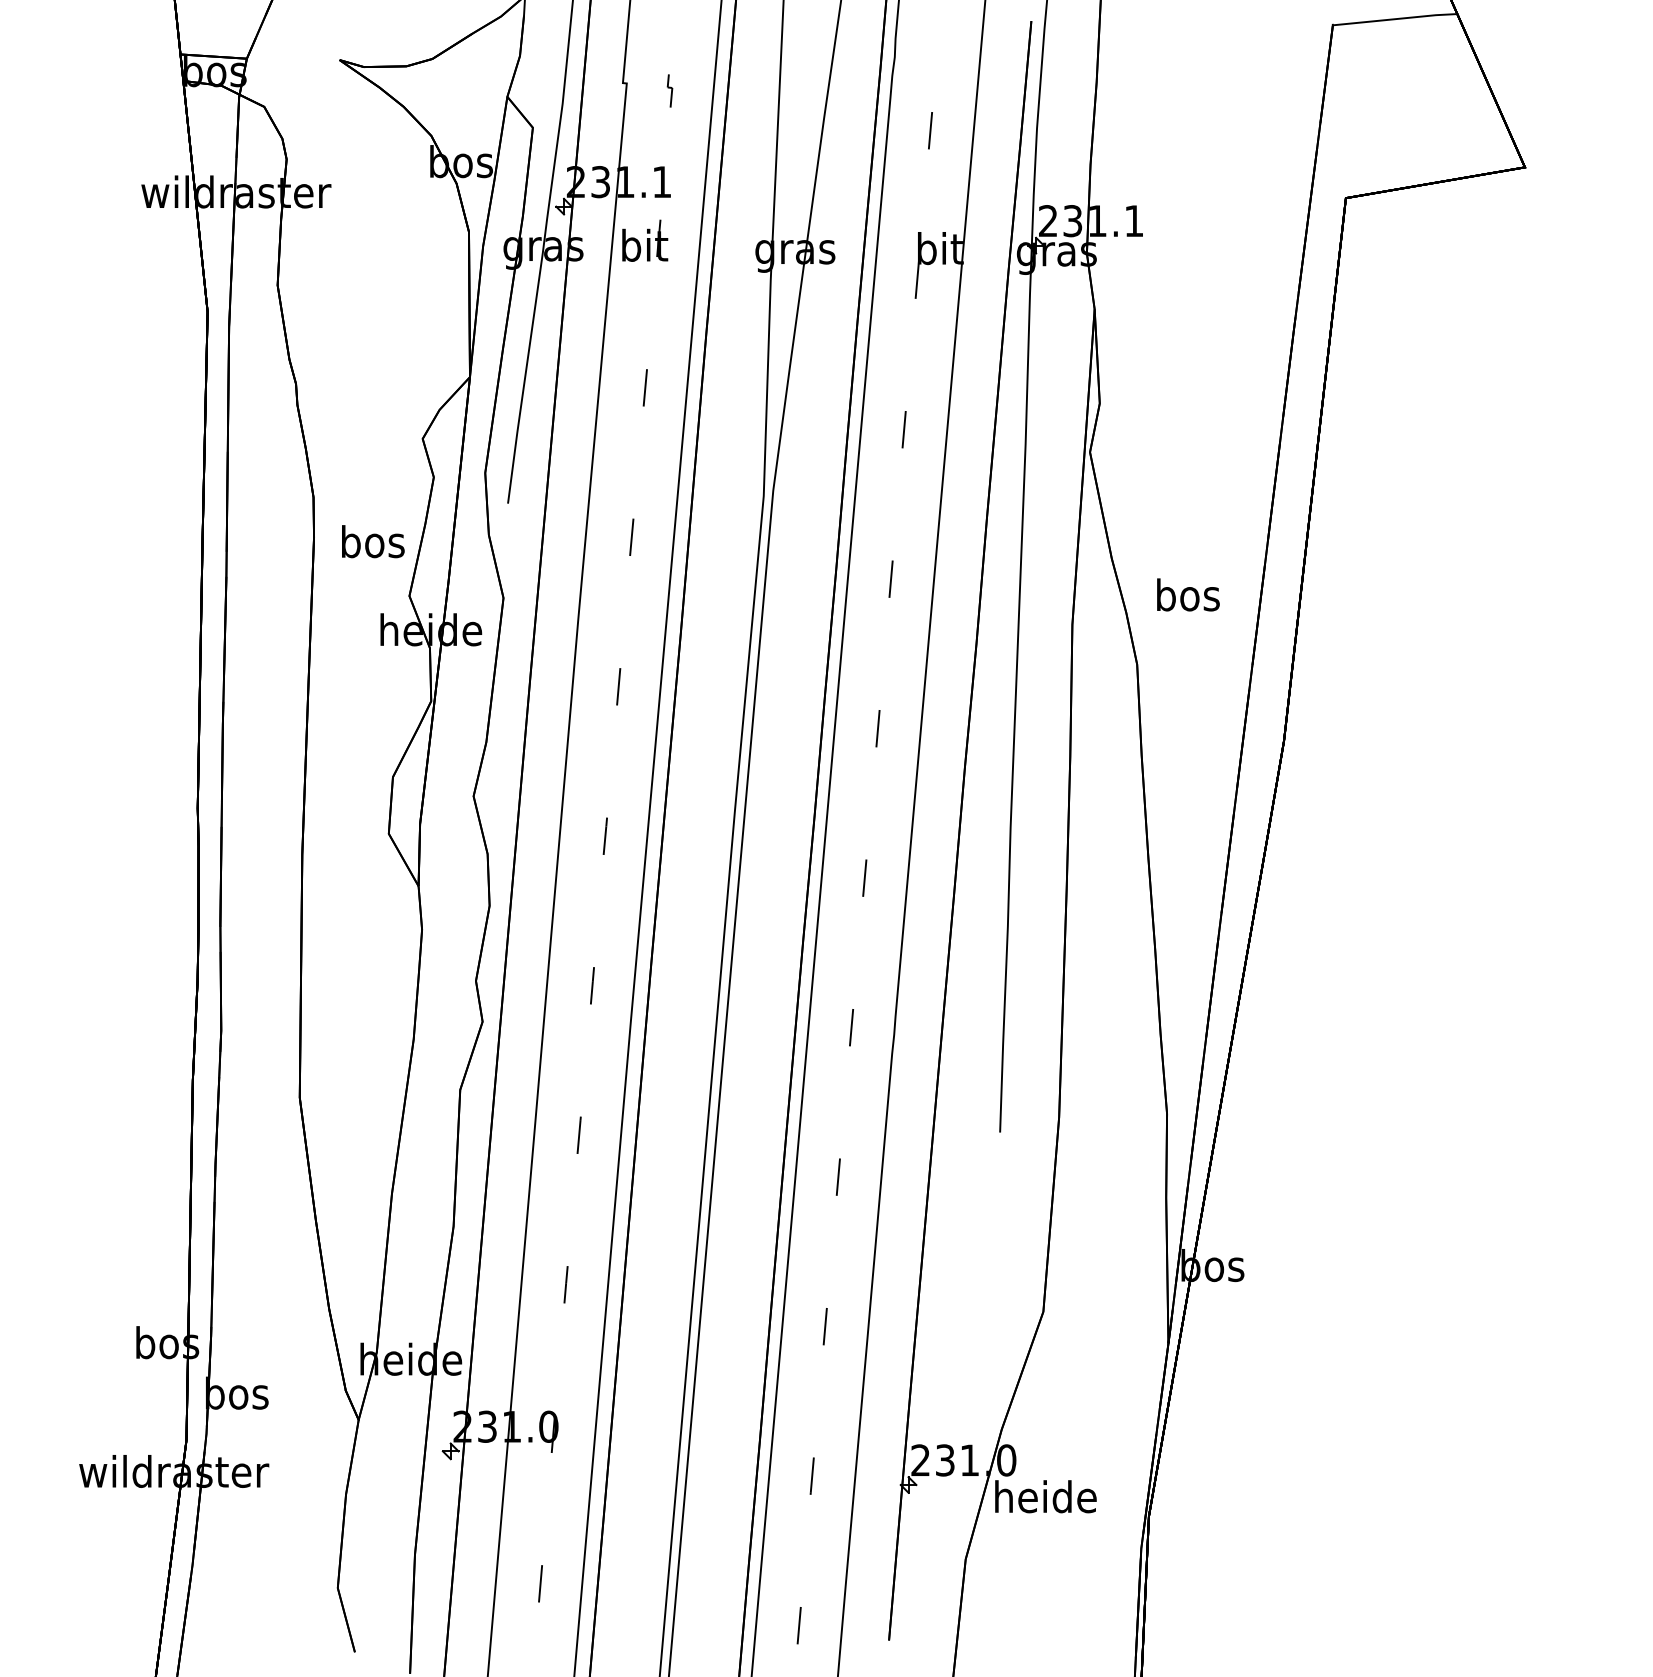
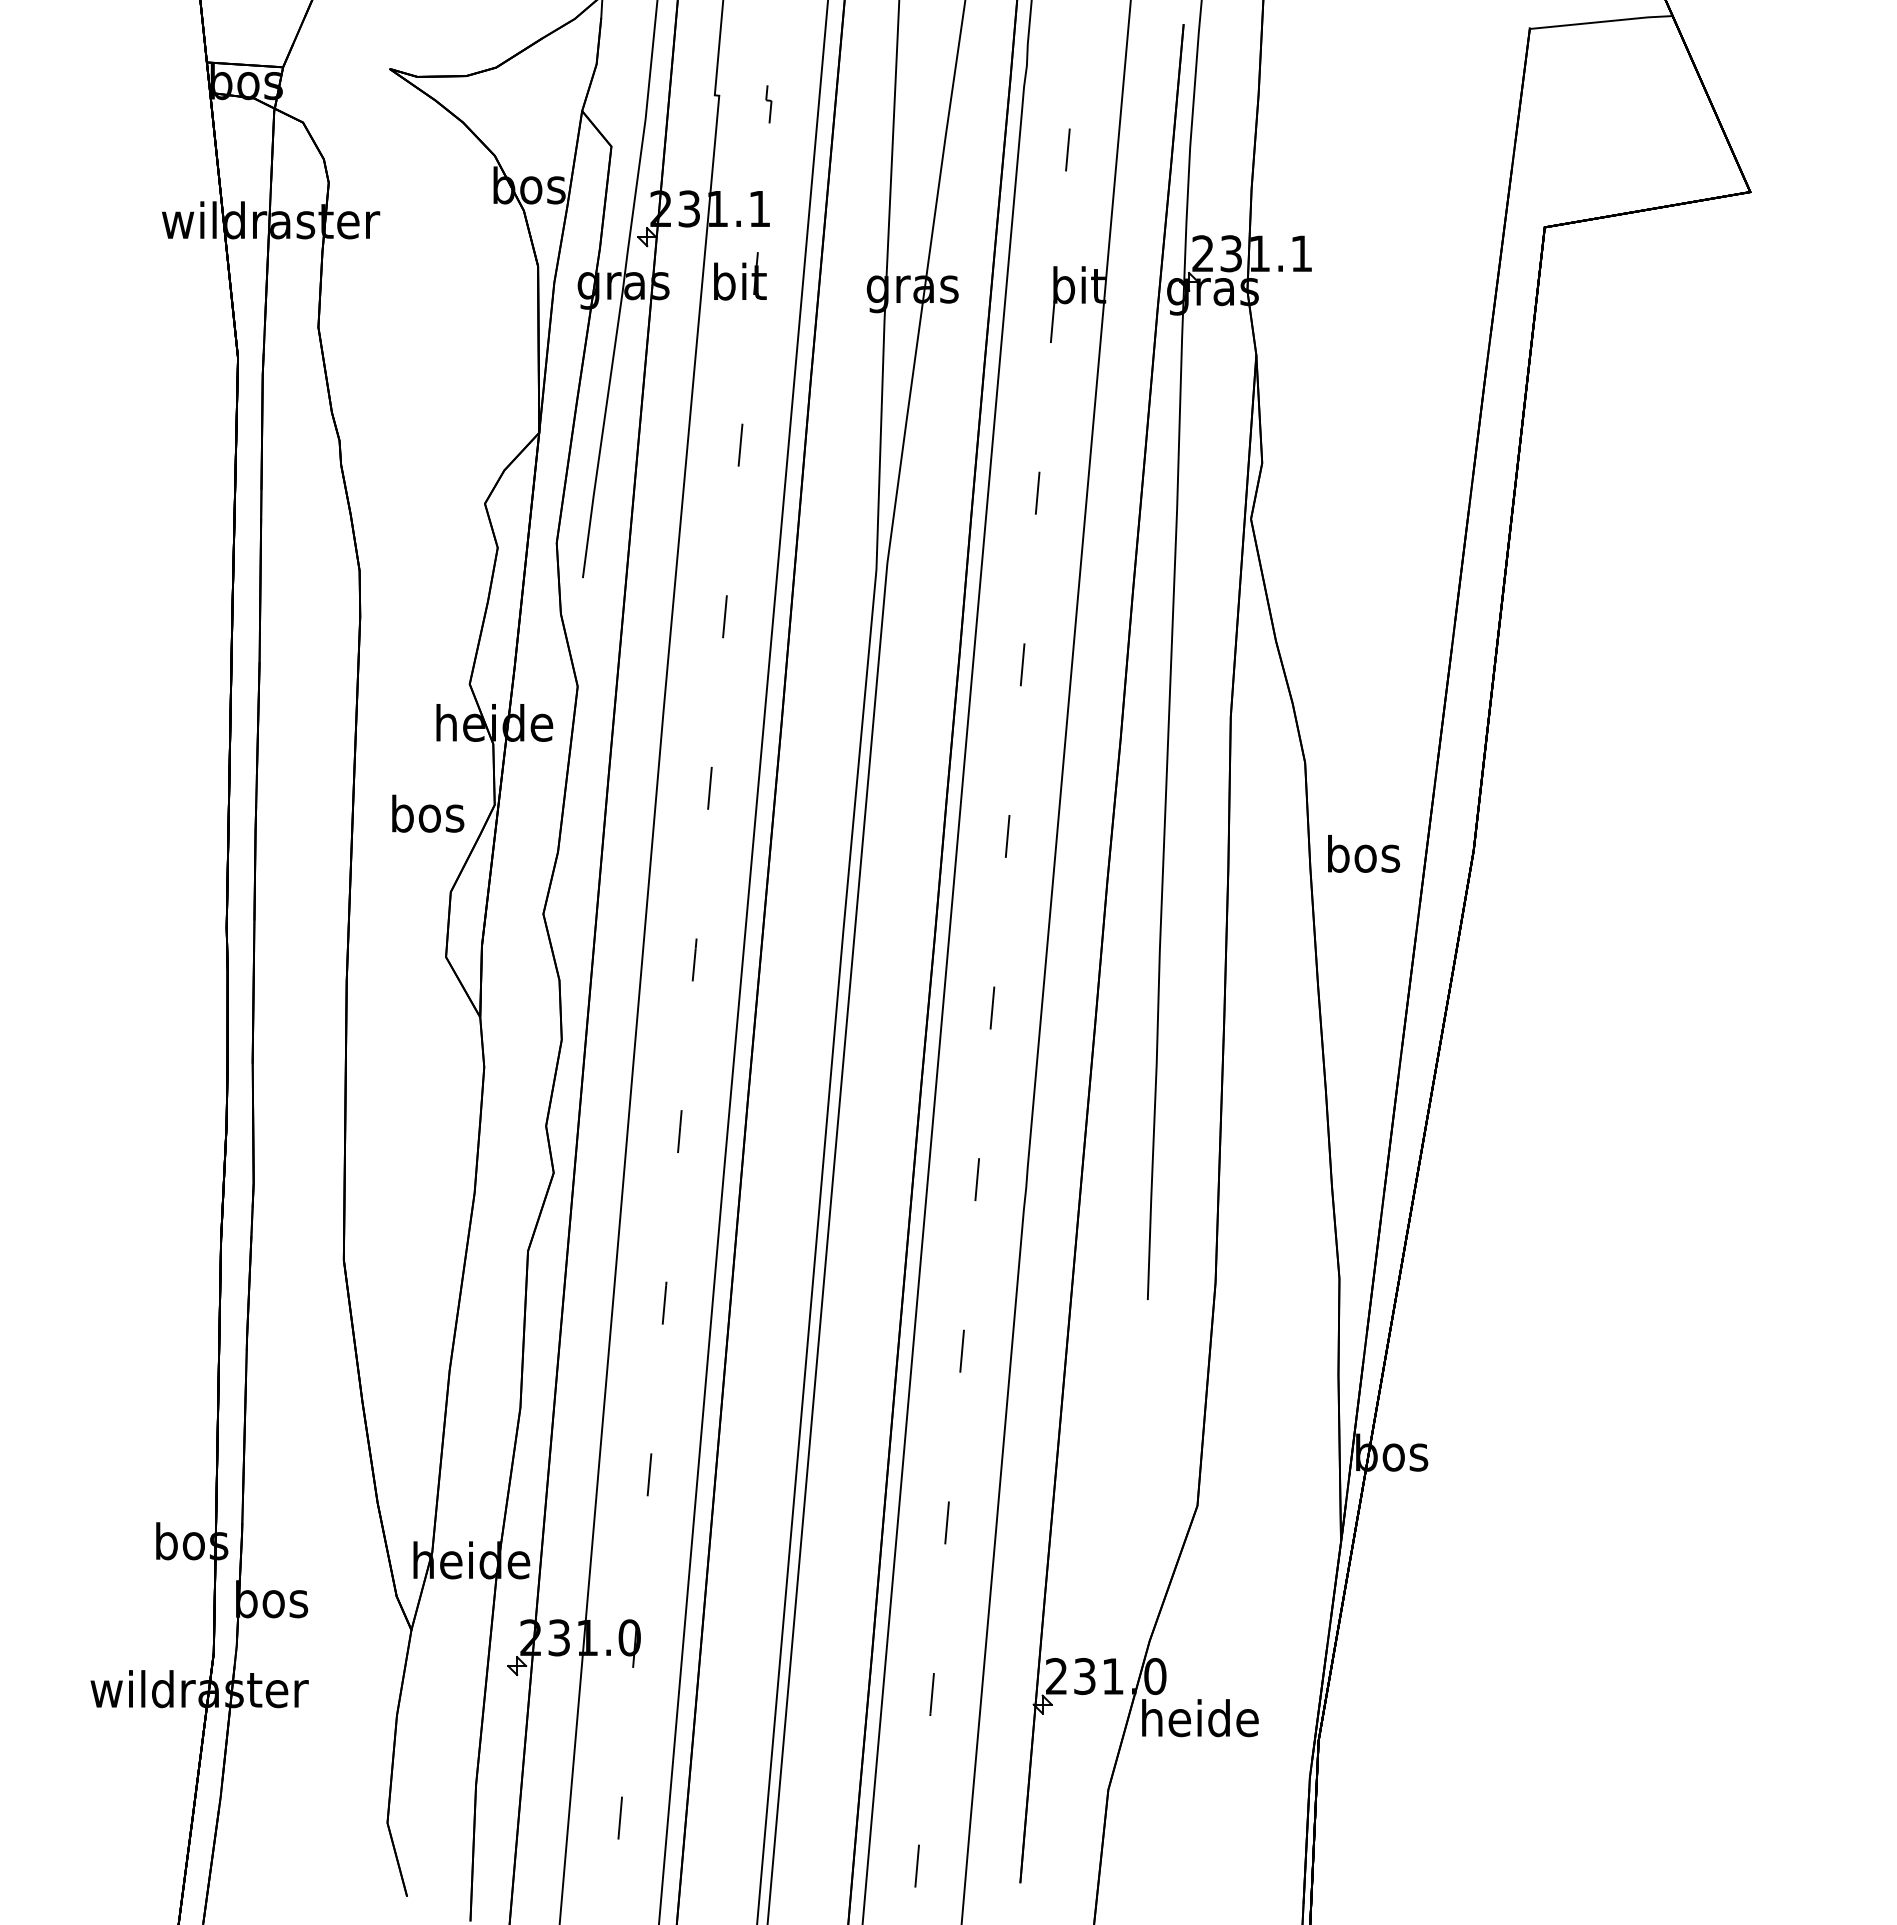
text: (373, 541) -> (428, 813), moved
text: (1188, 594) -> (1364, 853), moved

